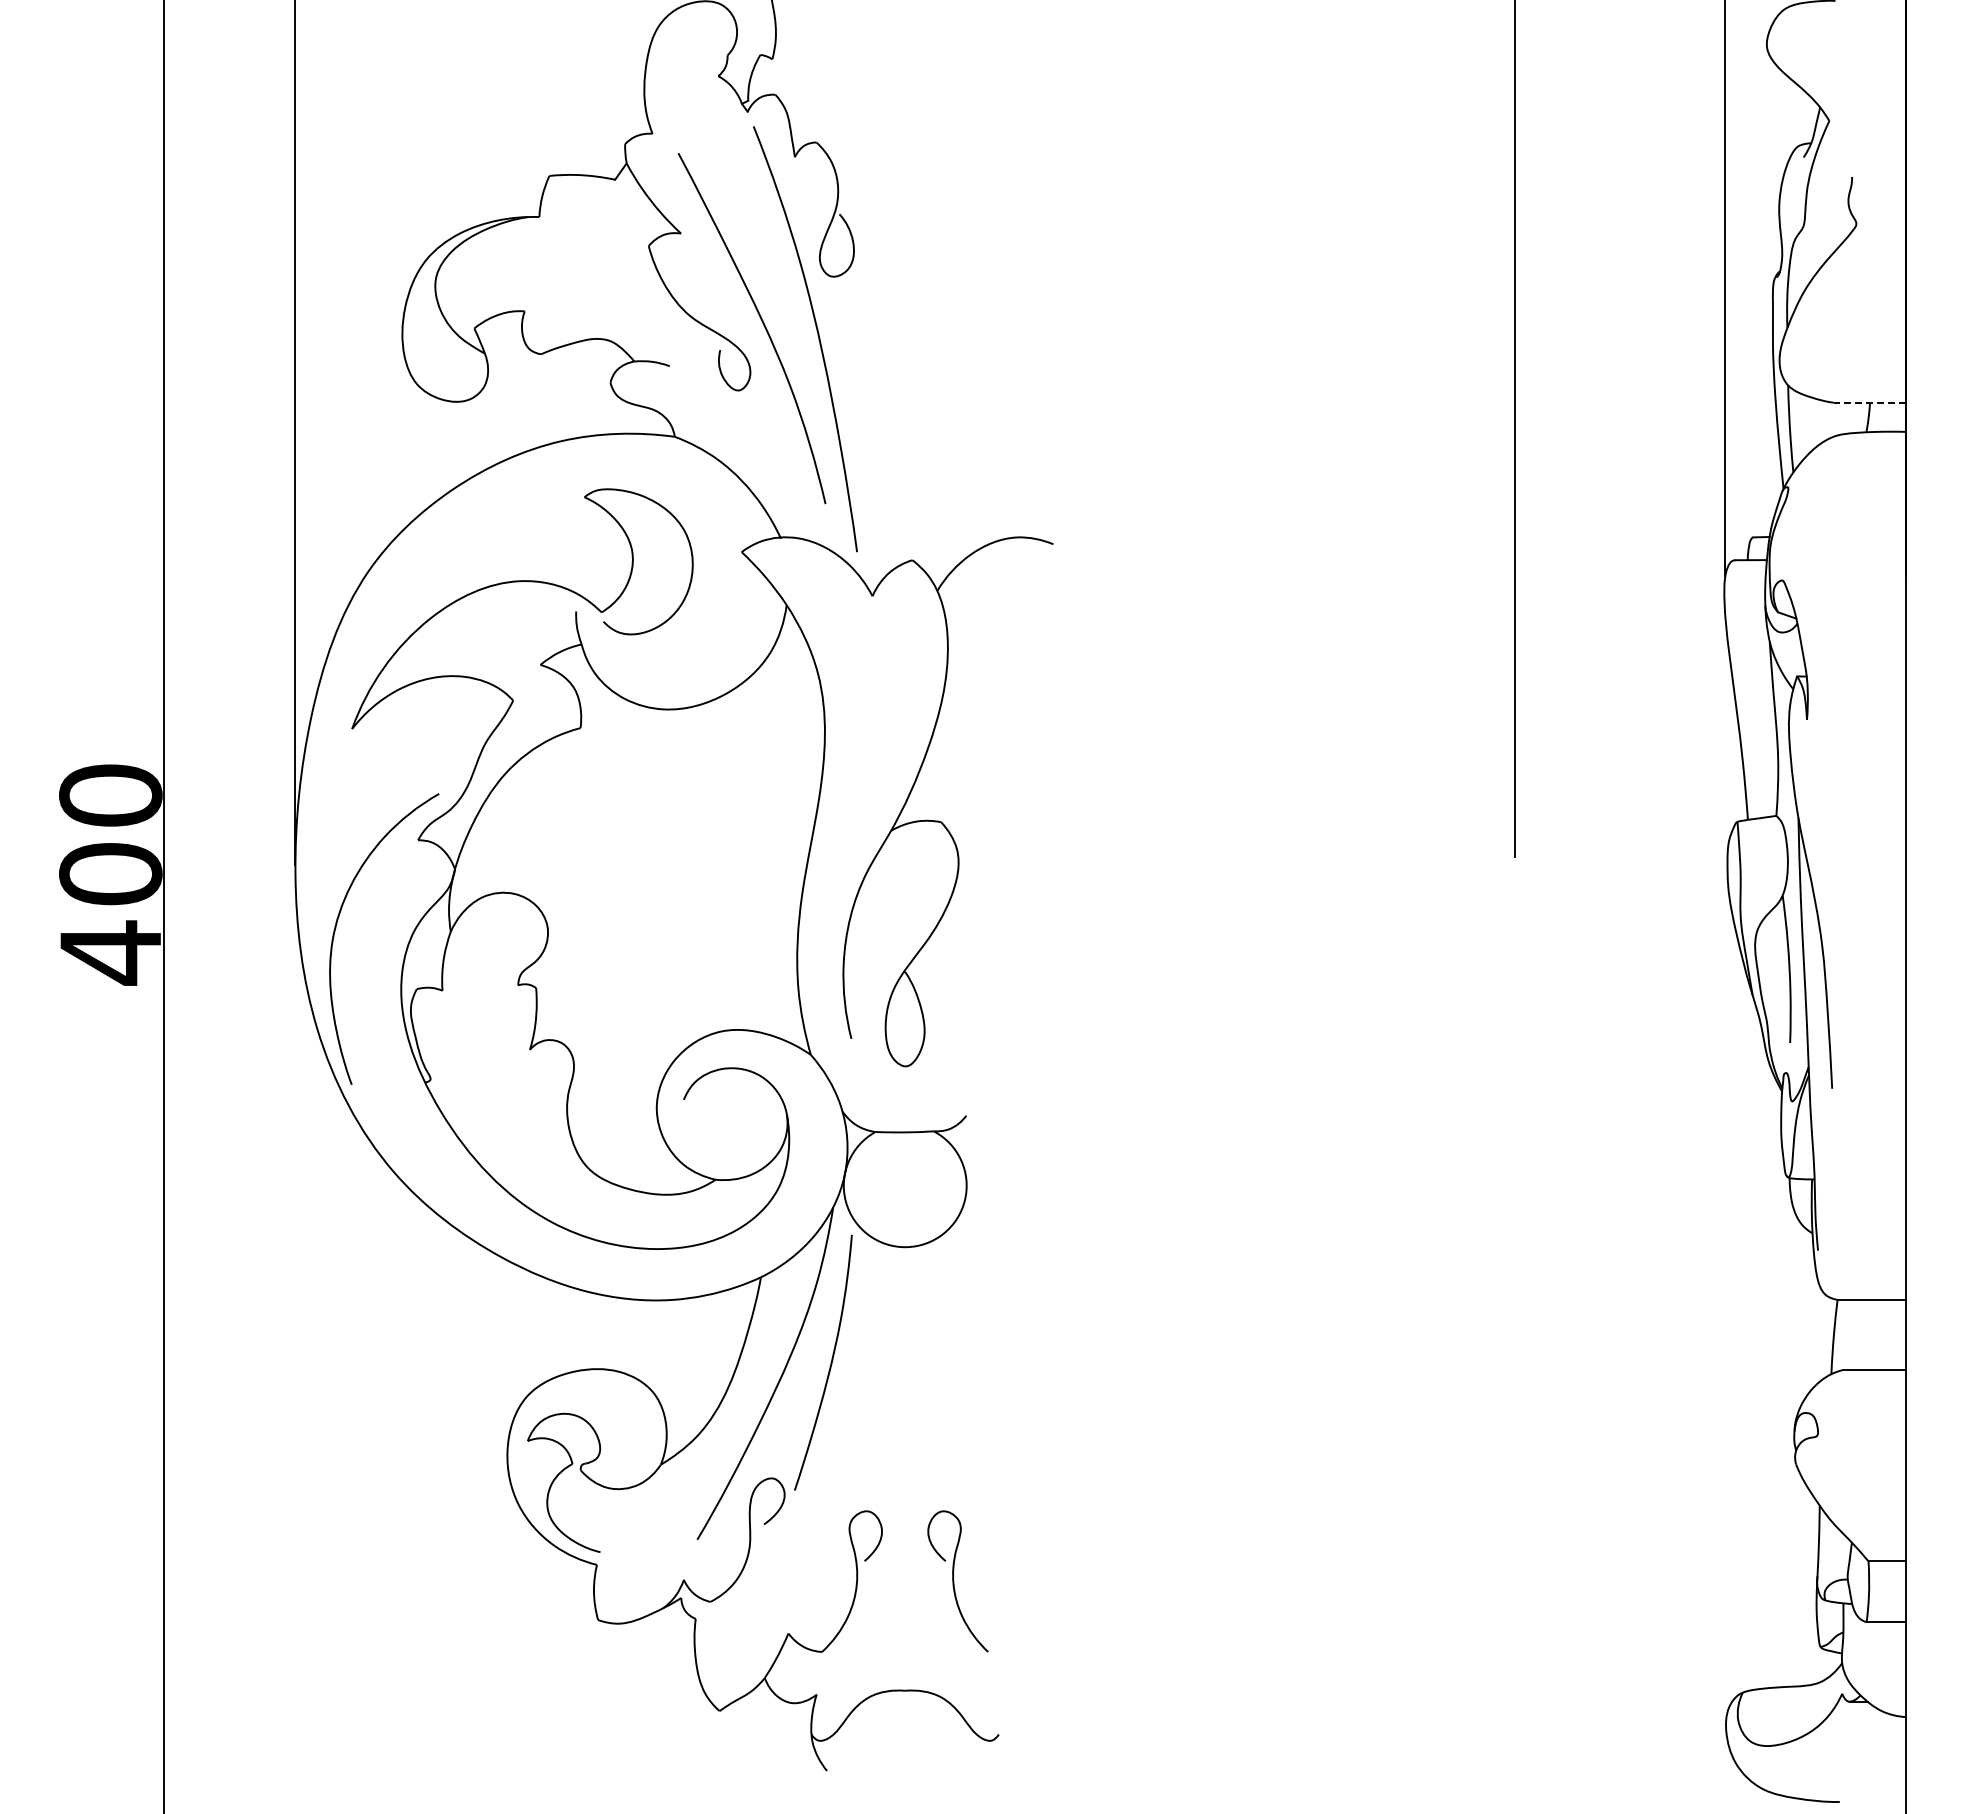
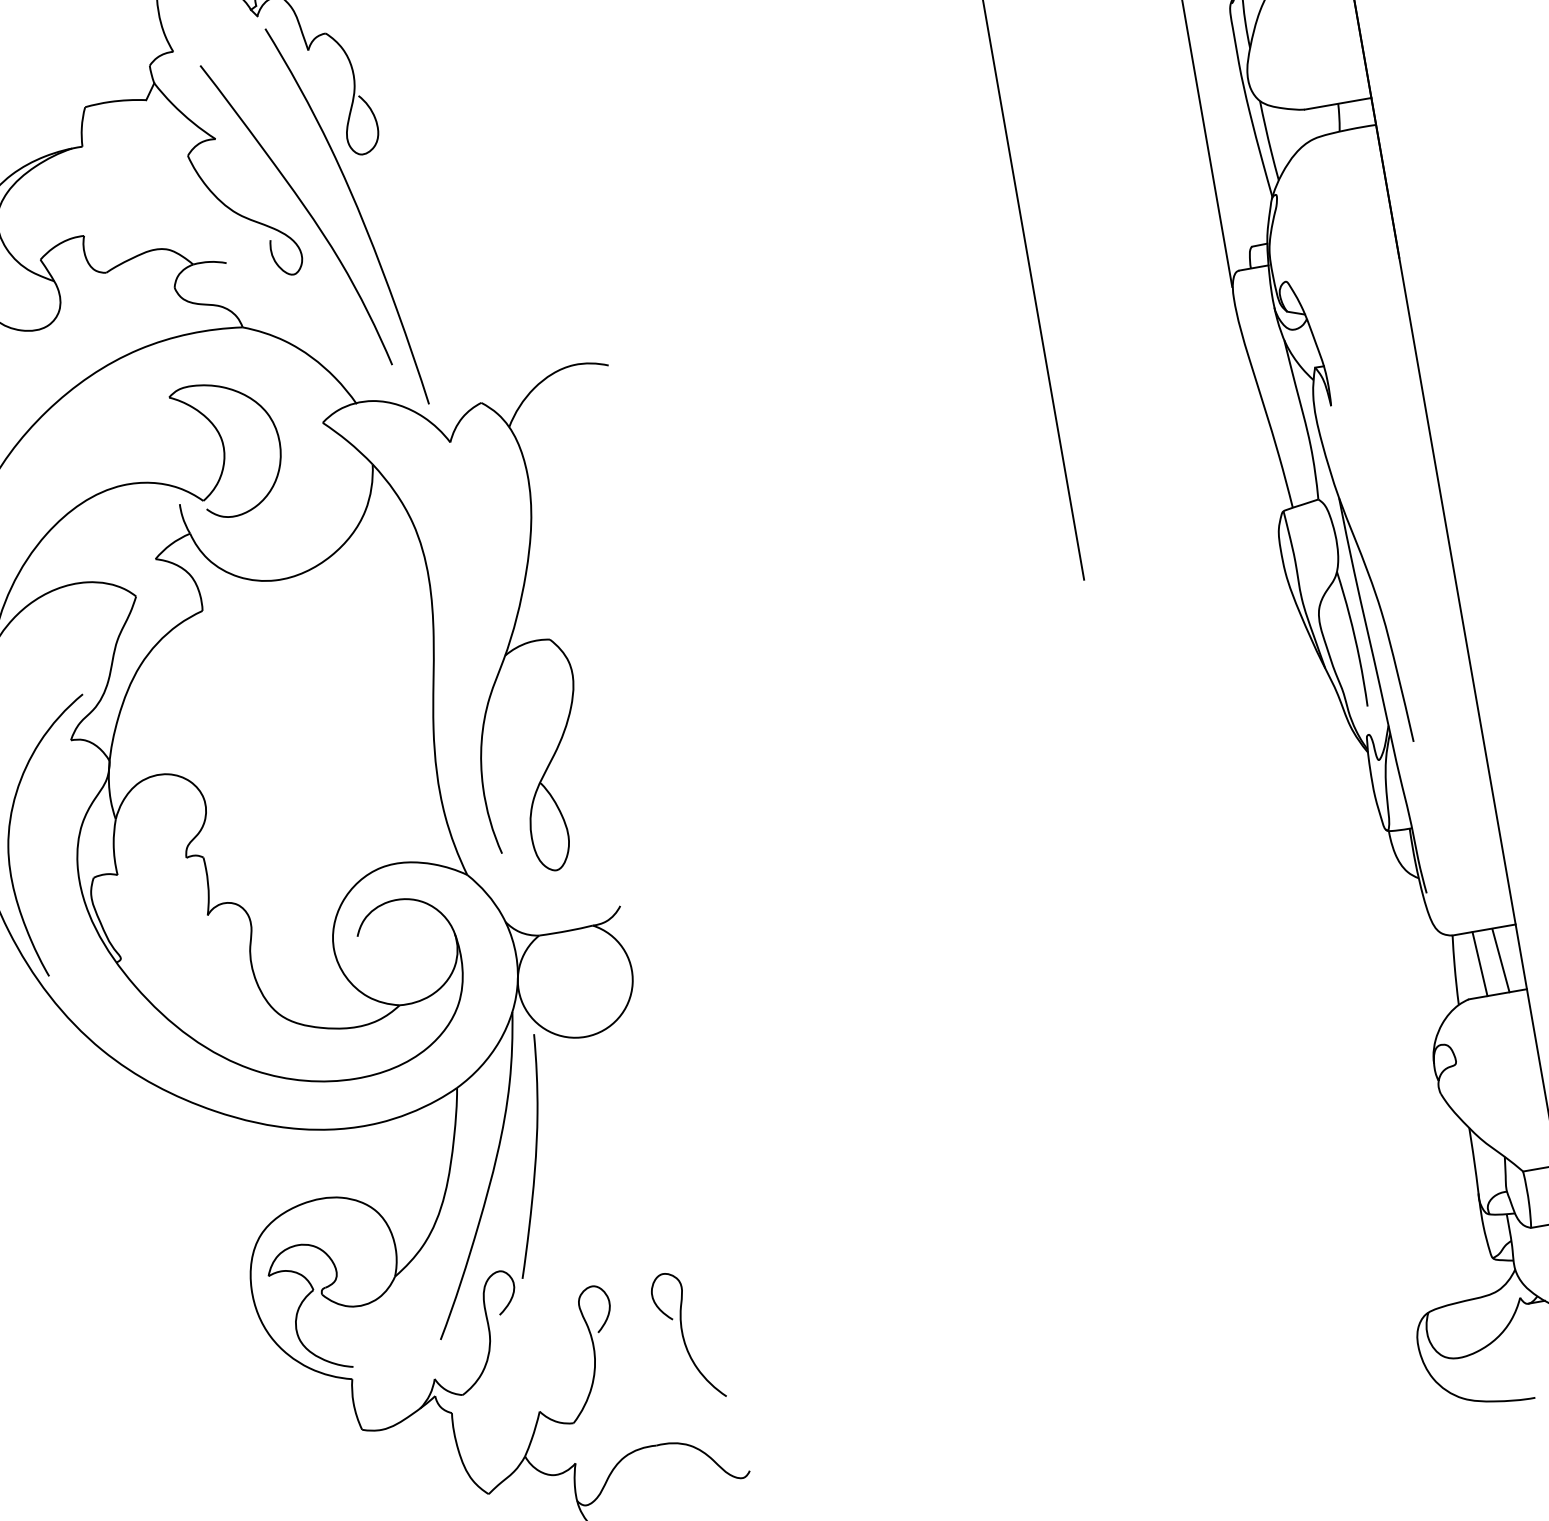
line: (1869, 402) -> (1337, 103), dashed -> solid
line: (1861, 1335) -> (1480, 964), added
line: (1883, 1335) -> (1500, 960), added

